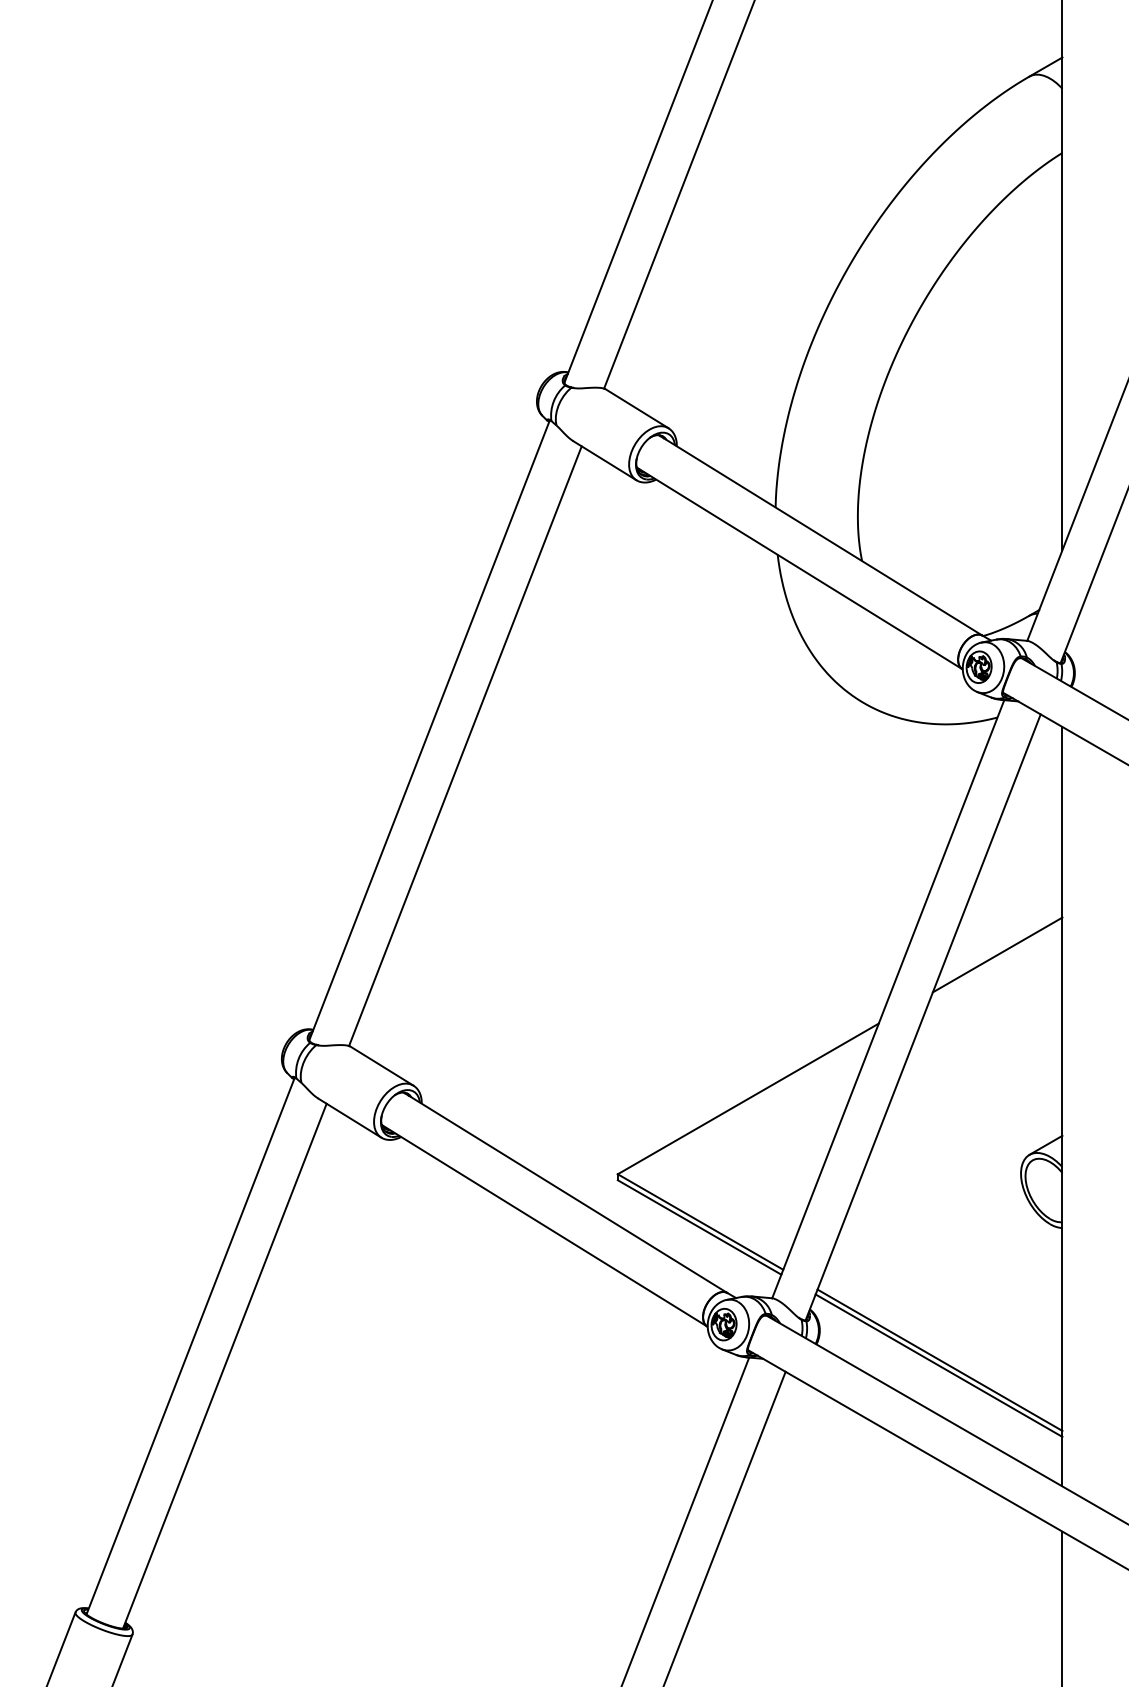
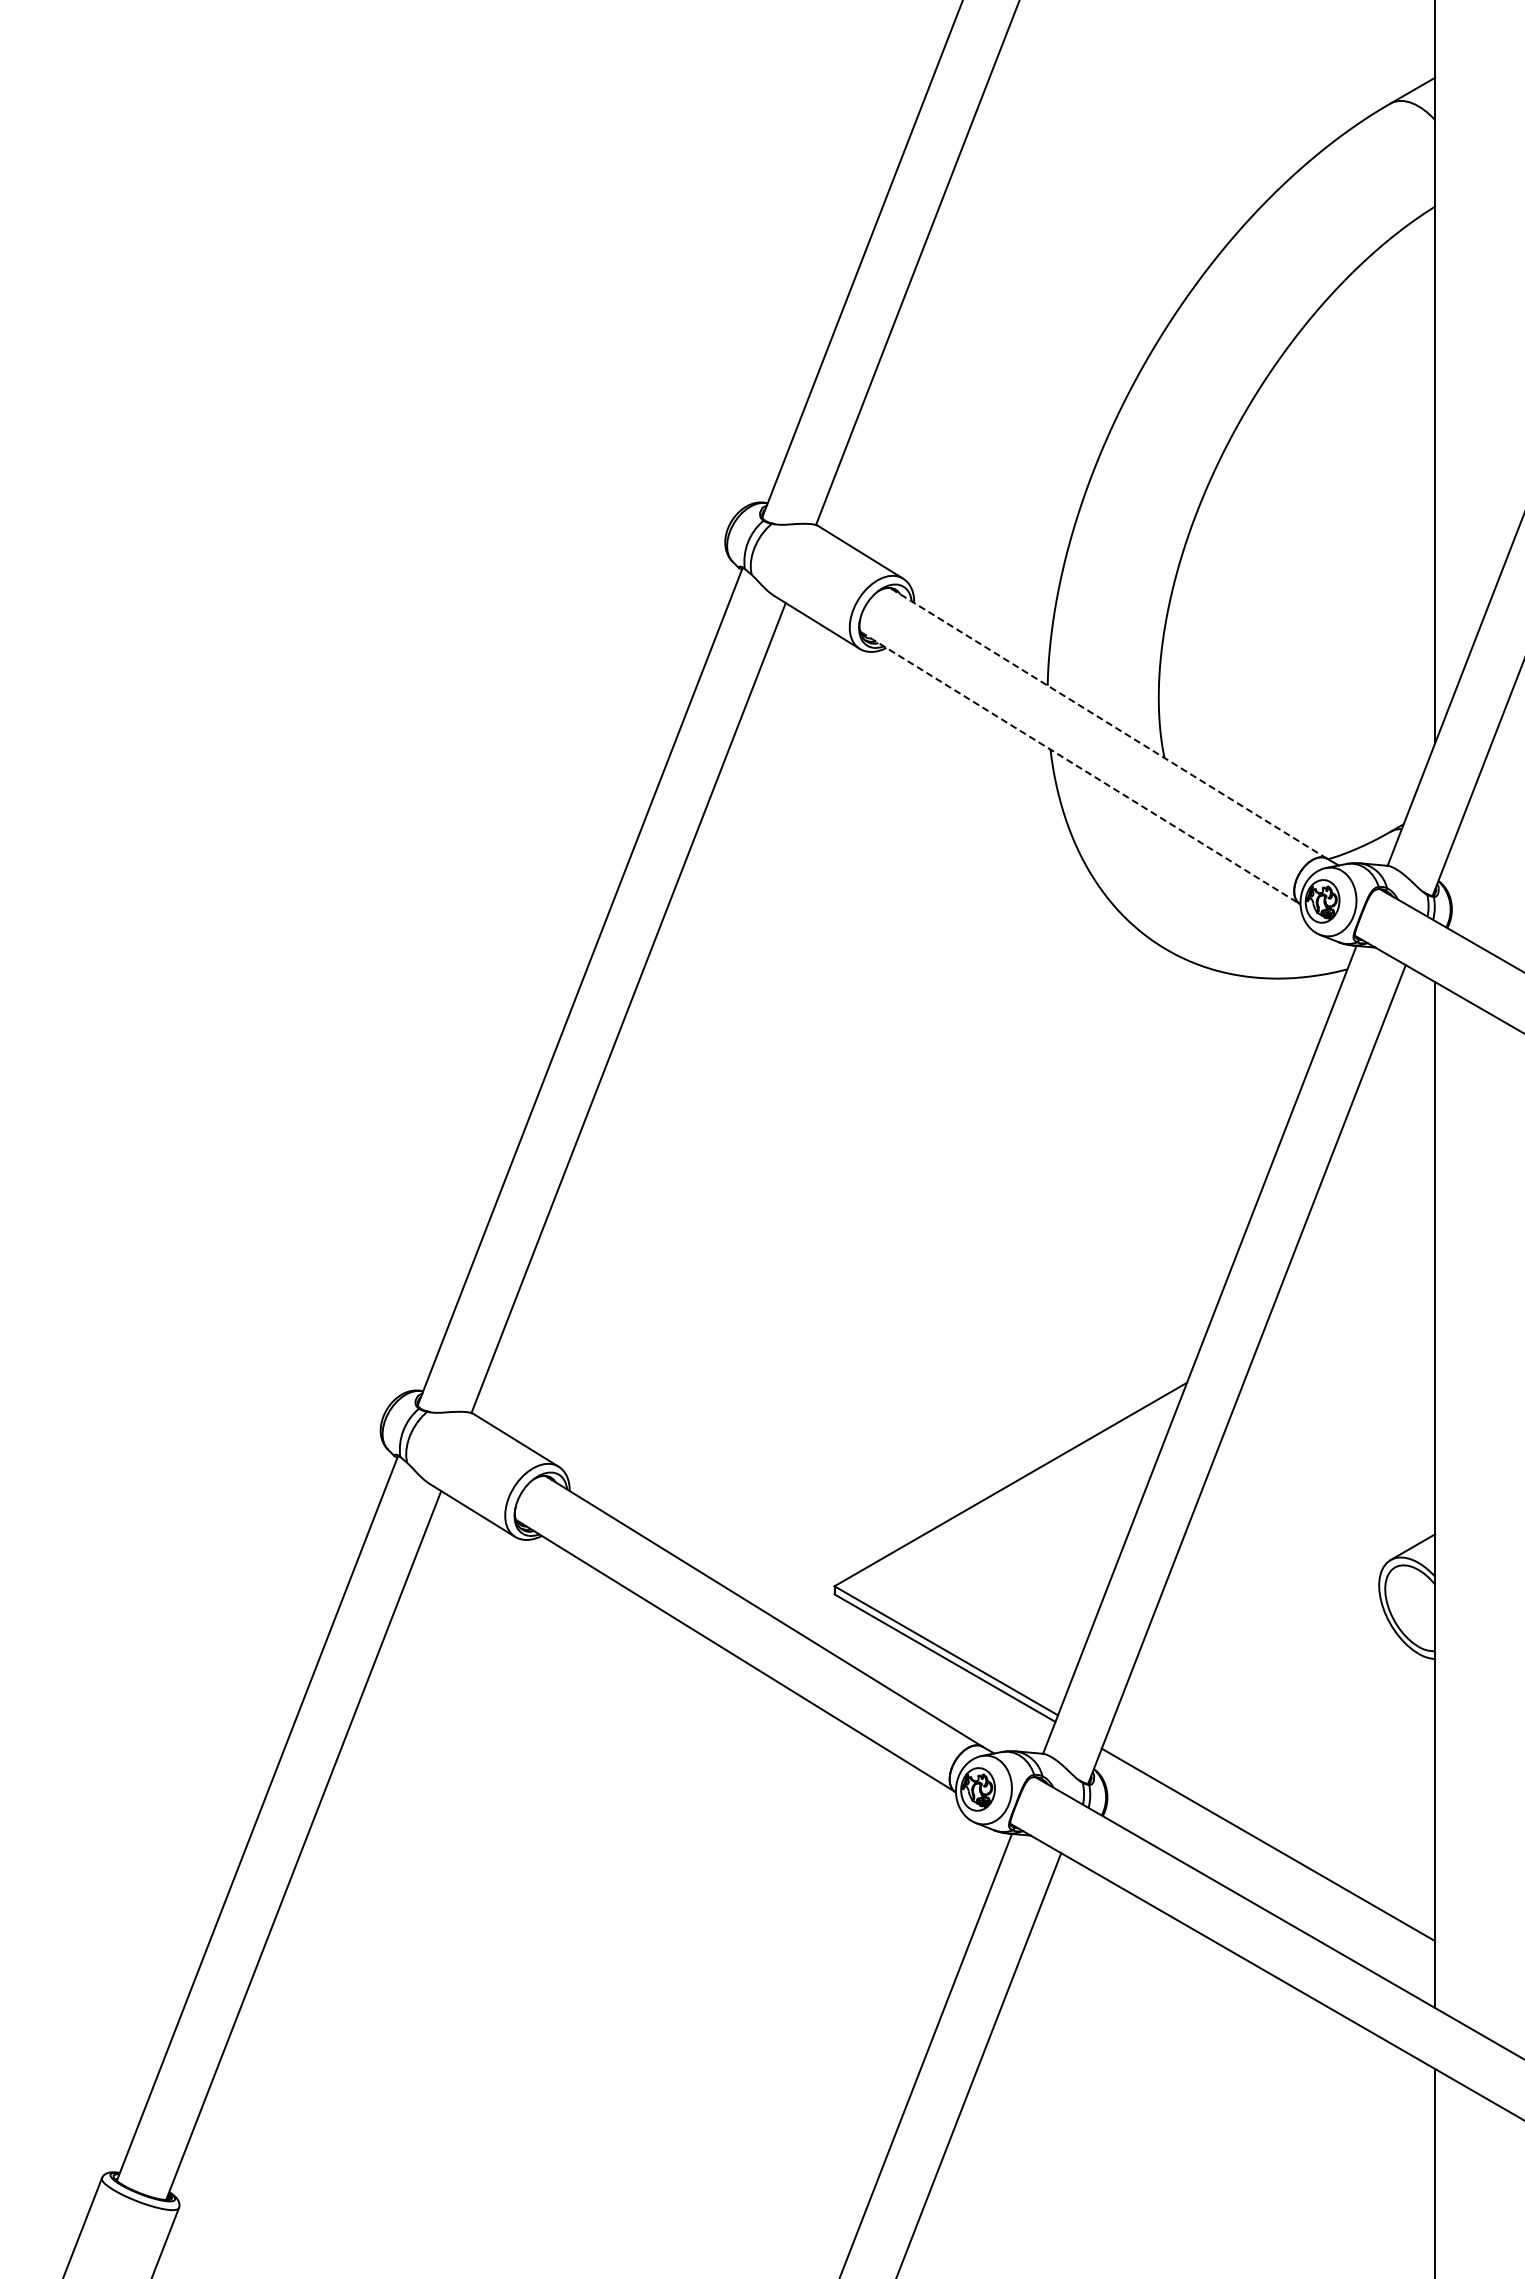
line: (820, 535) -> (1108, 723), solid -> dashed
line: (799, 568) -> (1080, 768), solid -> dashed
line: (997, 954) -> (1347, 1289), removed
line: (939, 1360) -> (1269, 1837), removed

